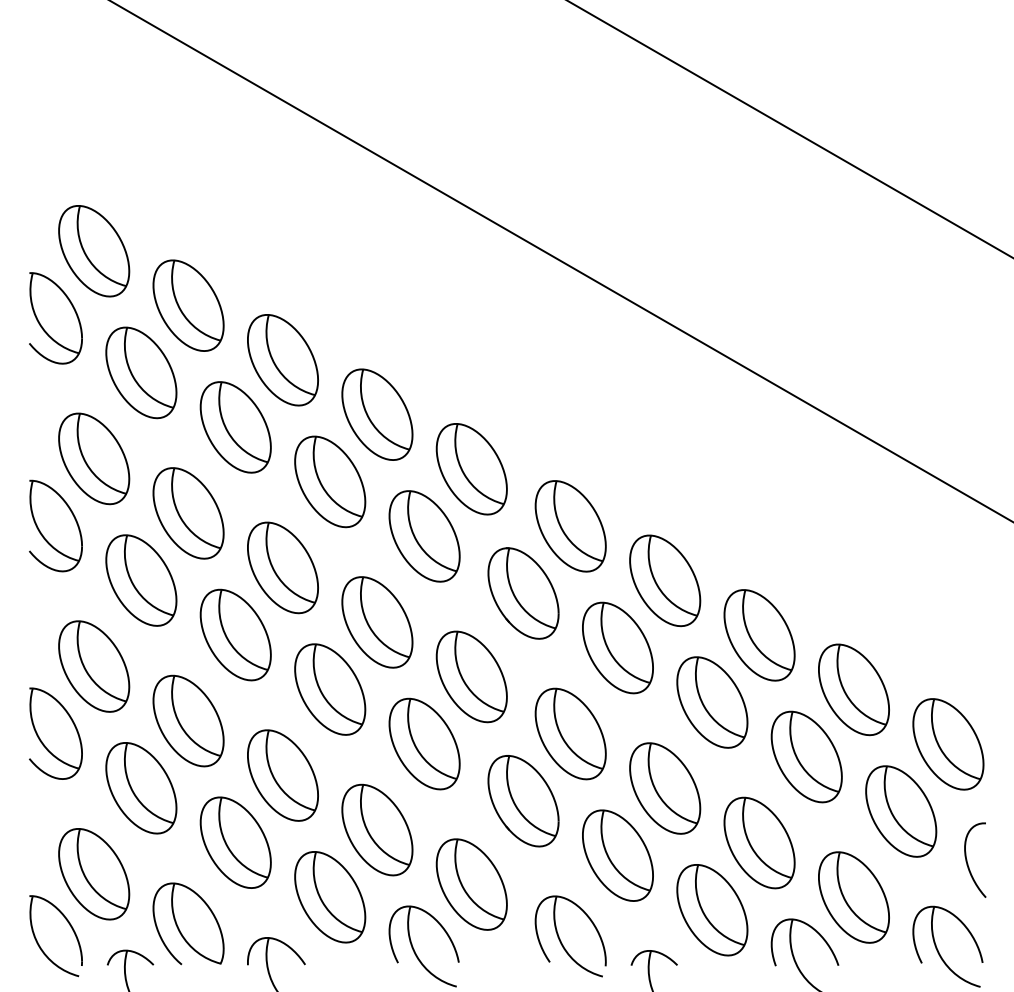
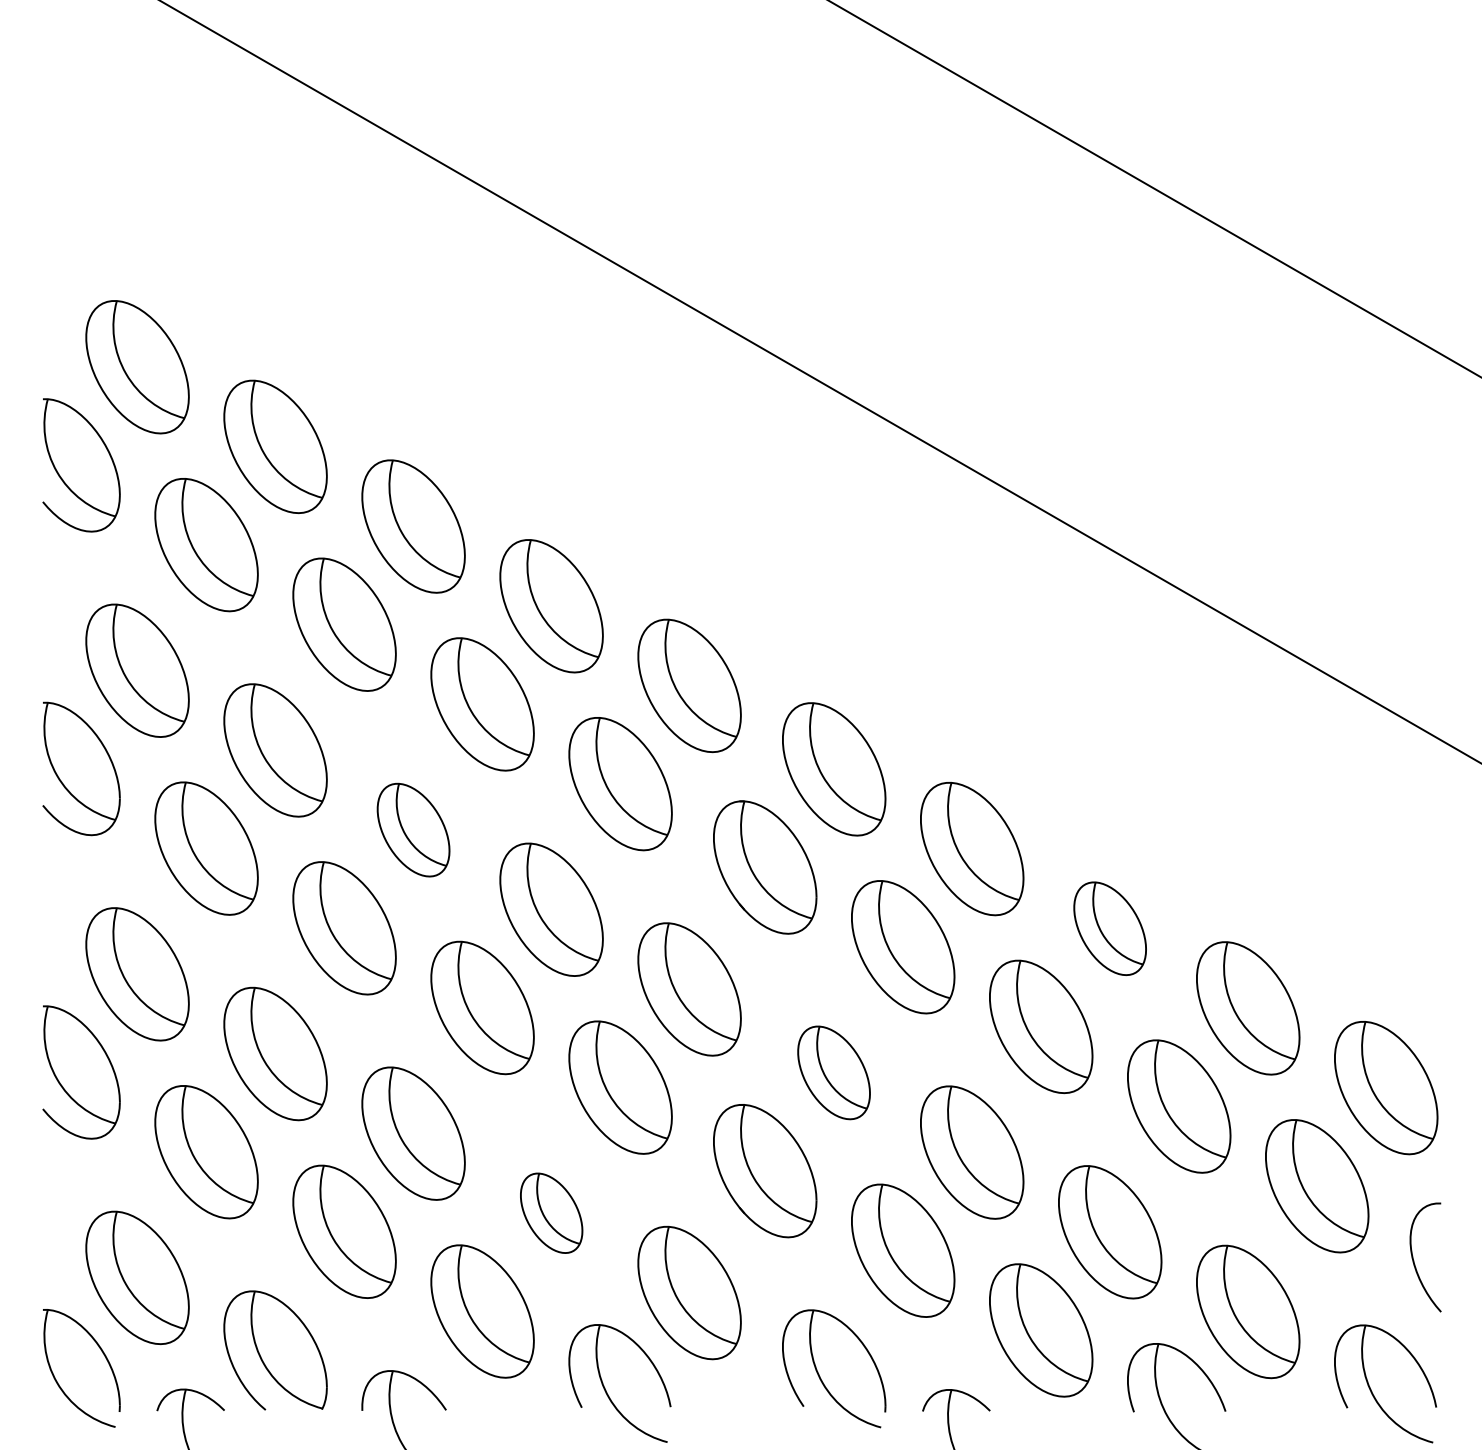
part: (282, 567) -> (412, 829), size x0.7
part: (759, 635) -> (1110, 928), size x0.7
part: (570, 733) -> (833, 1072), size x0.7
part: (377, 829) -> (551, 1212), size x0.6

